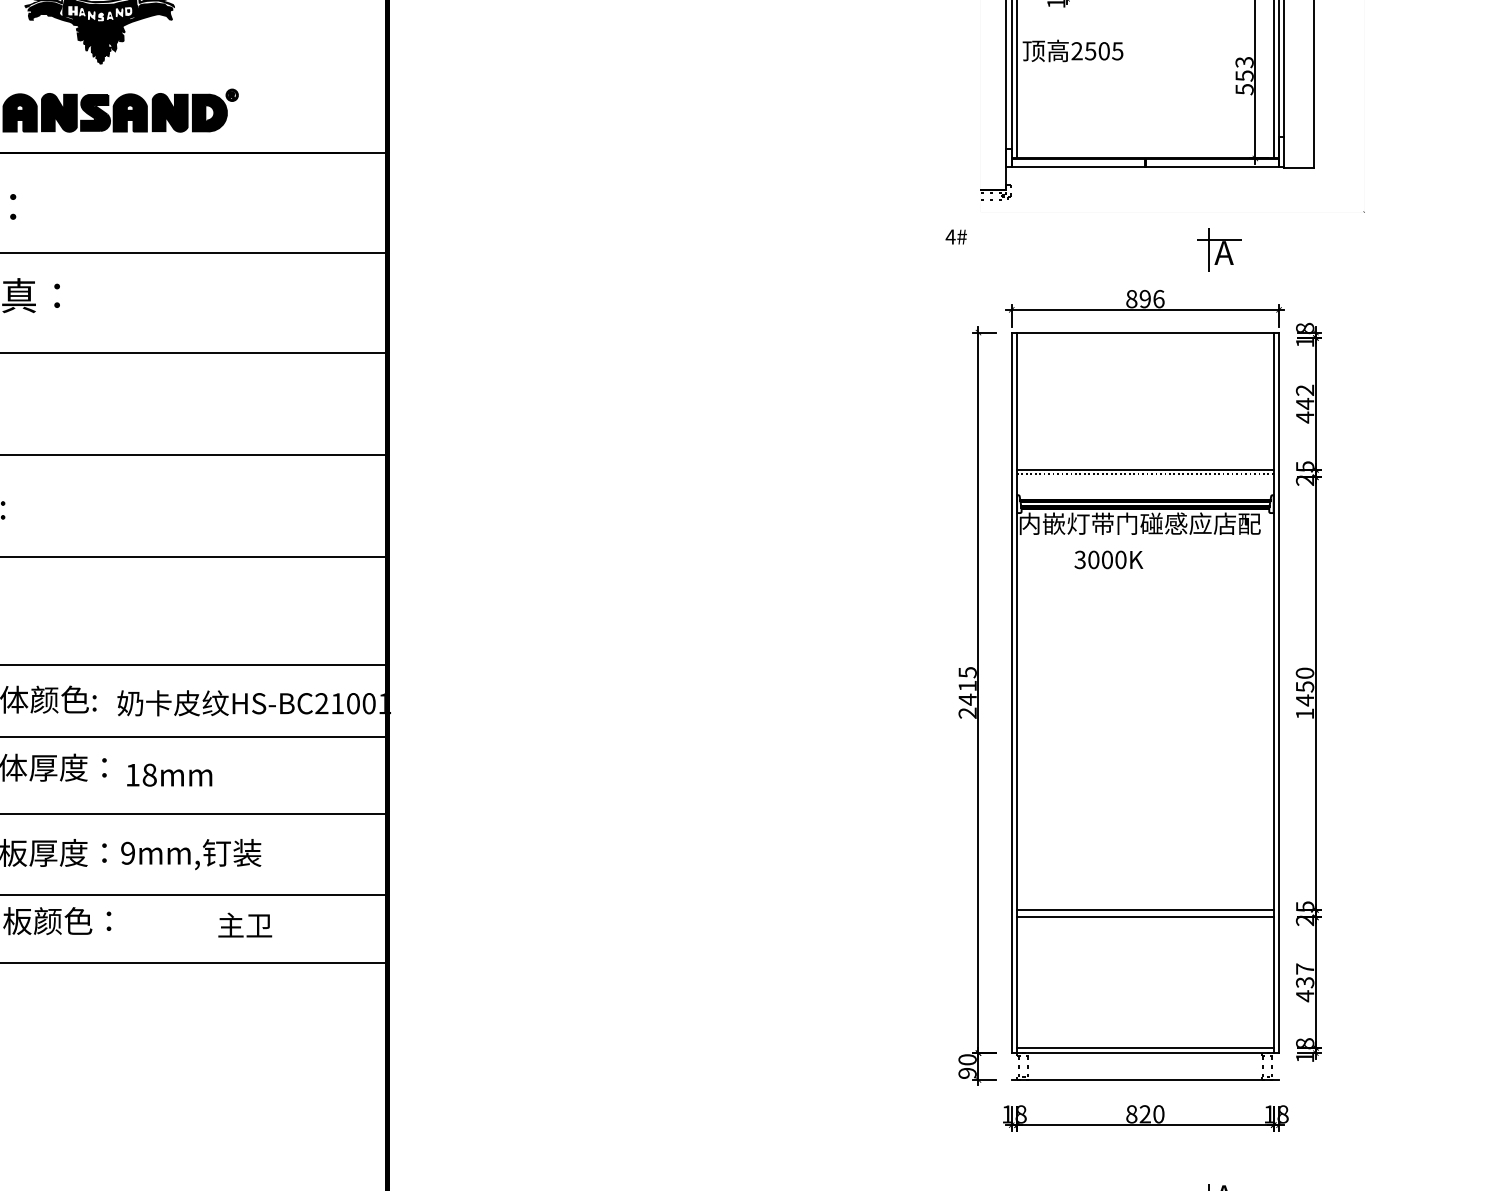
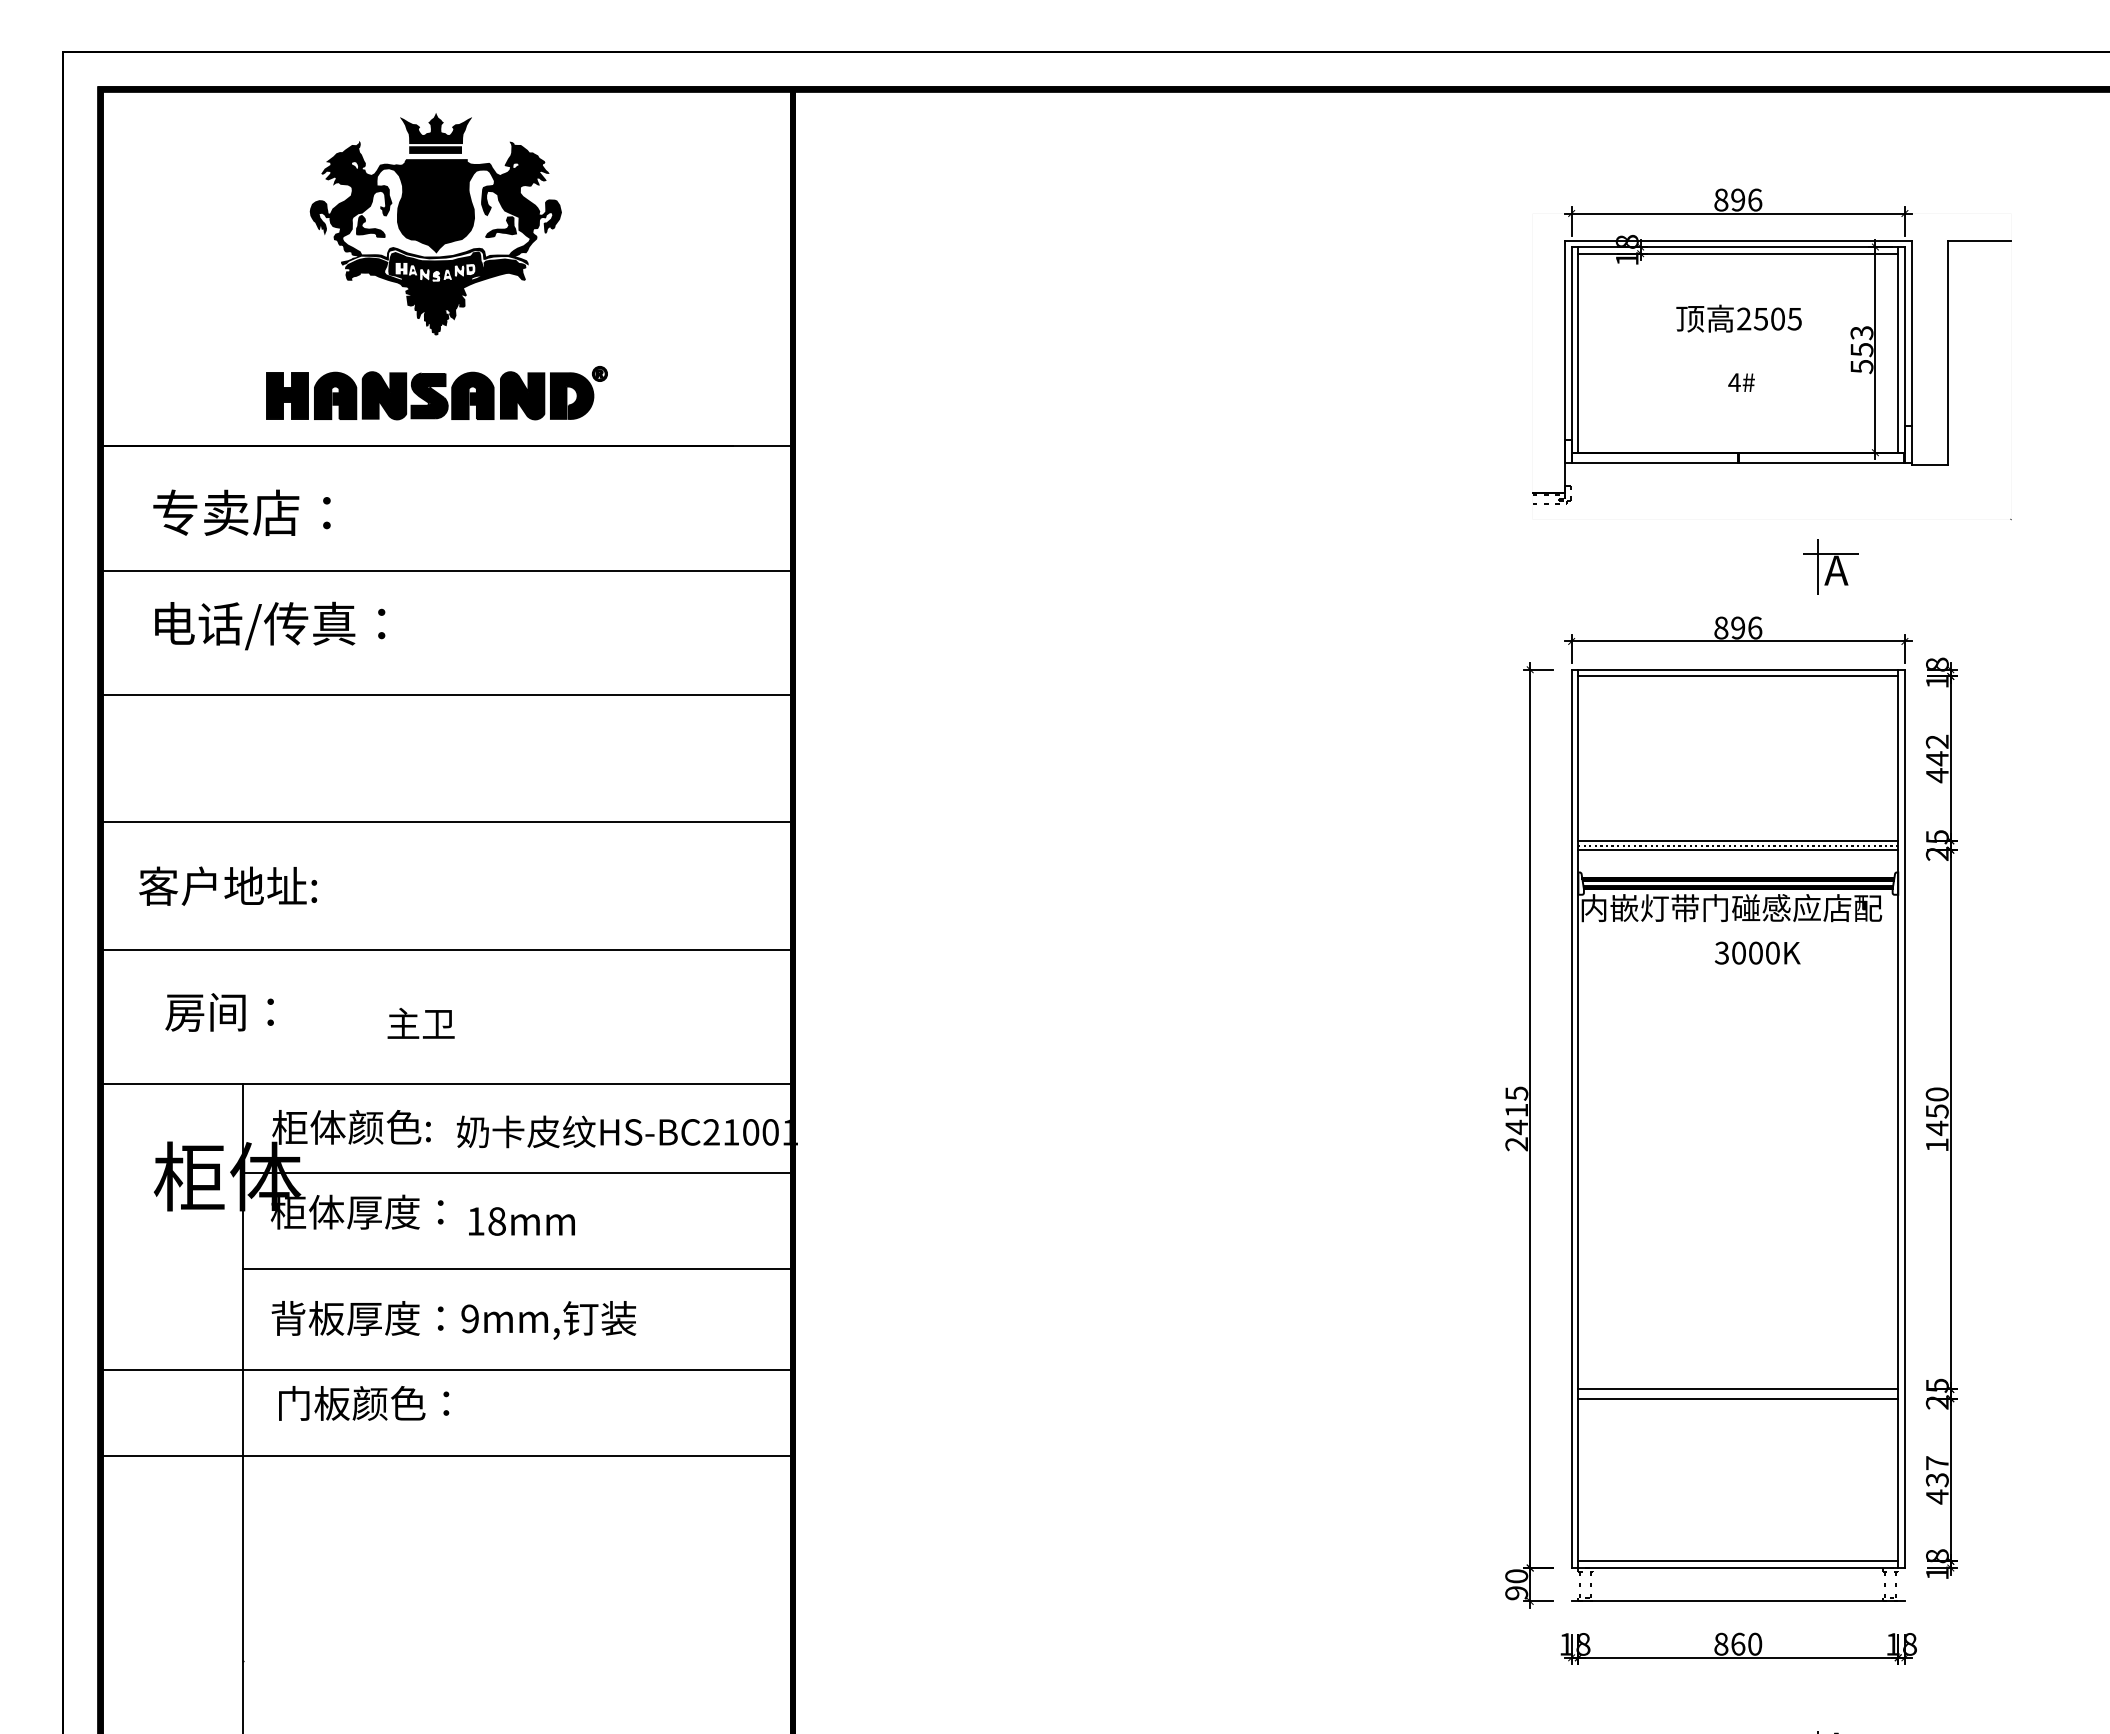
text: (1072, 50) -> (1738, 318), moved
text: (956, 236) -> (1741, 382), moved
line: (1145, 337) -> (1738, 676), added
line: (1145, 477) -> (1738, 850), added
text: (1108, 559) -> (1757, 952), moved
text: (244, 925) -> (420, 1023), moved
text: (1145, 1113) -> (1738, 1643), 820 -> 860

